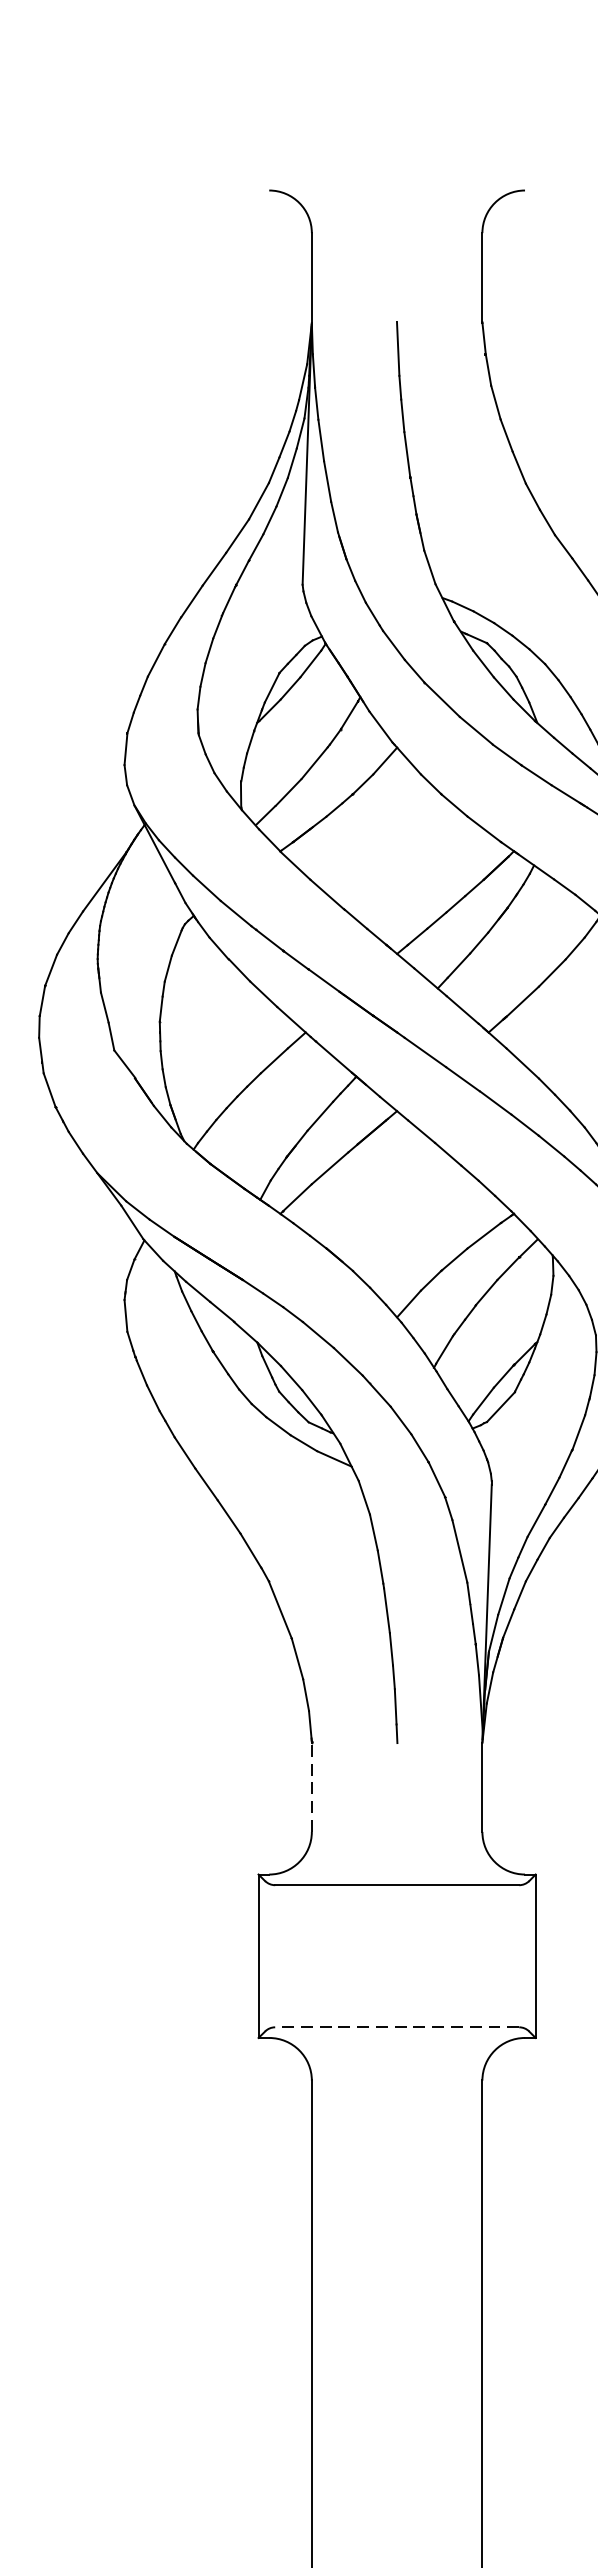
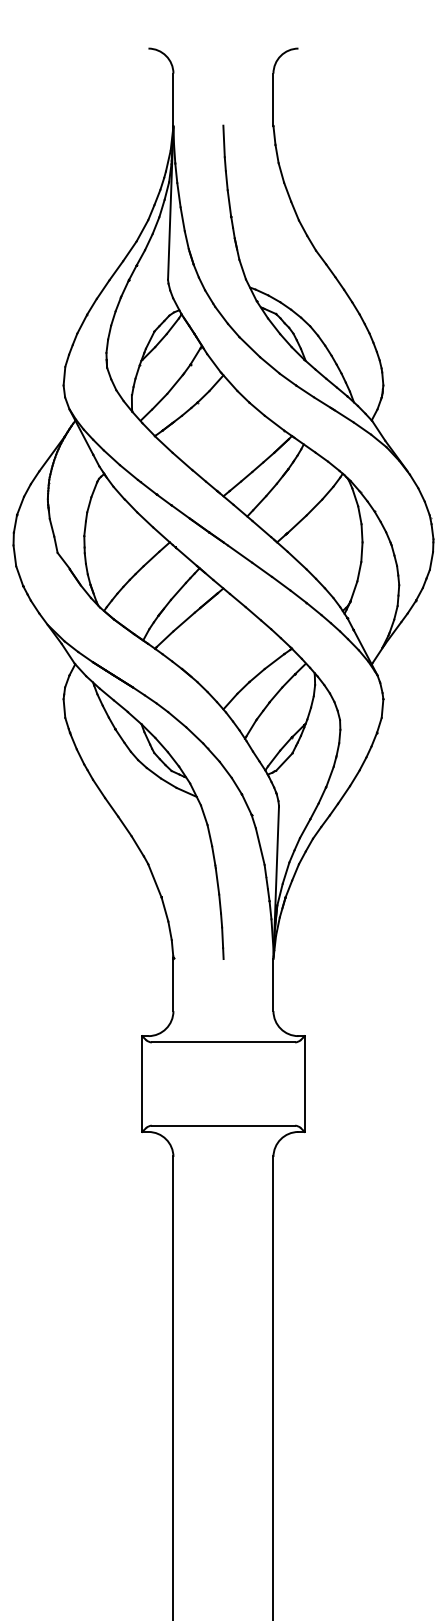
line: (311, 1786) -> (173, 984), dashed -> solid
line: (397, 2026) -> (223, 1125), dashed -> solid

